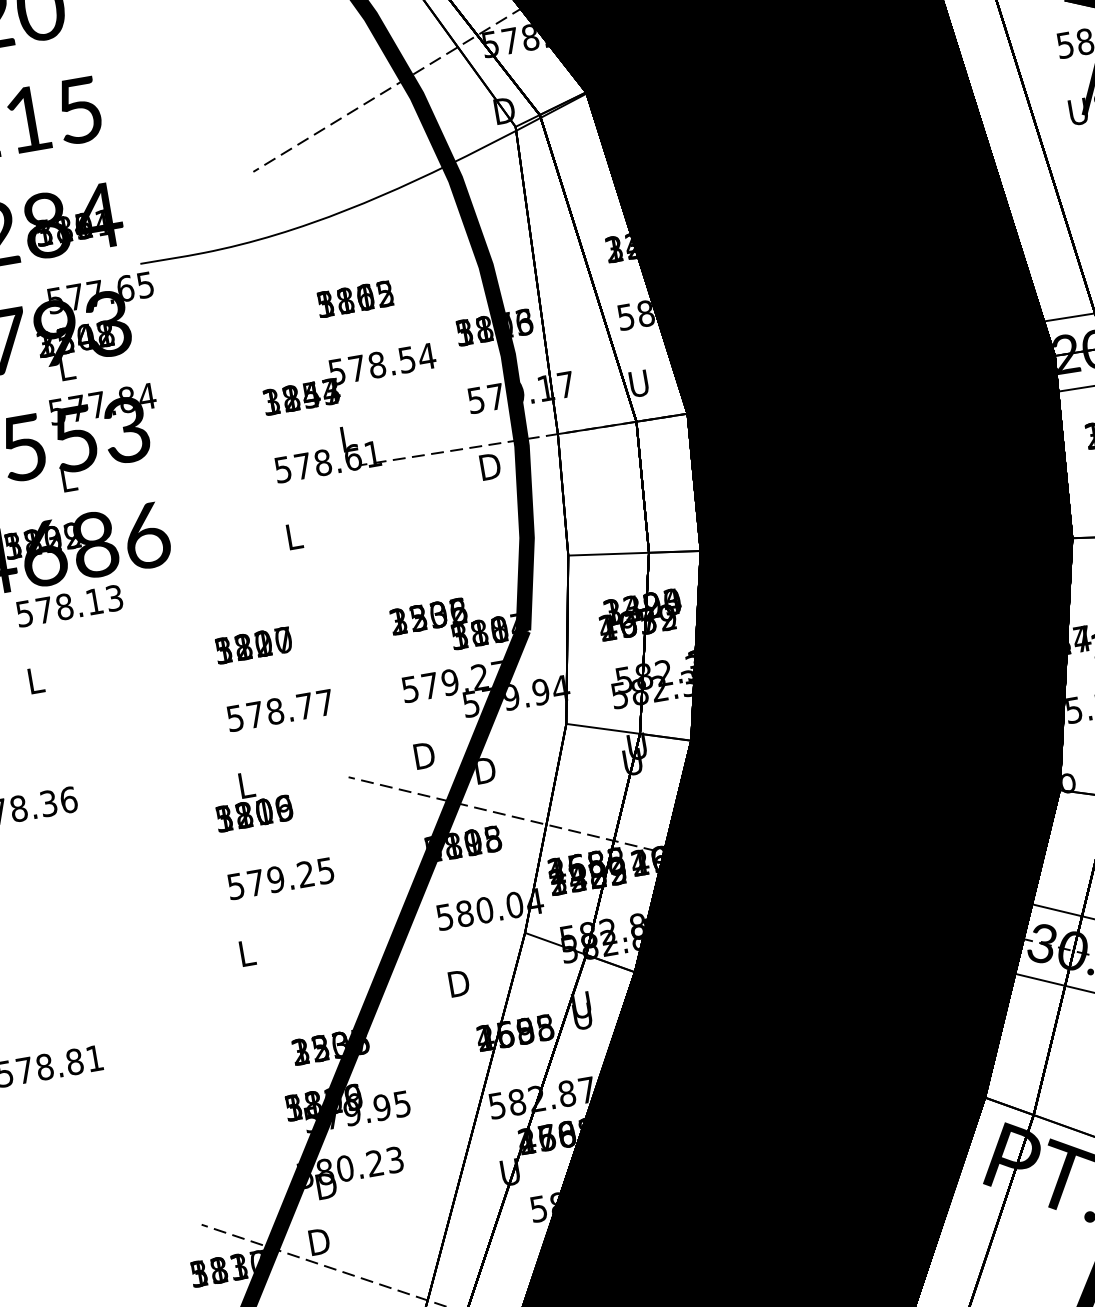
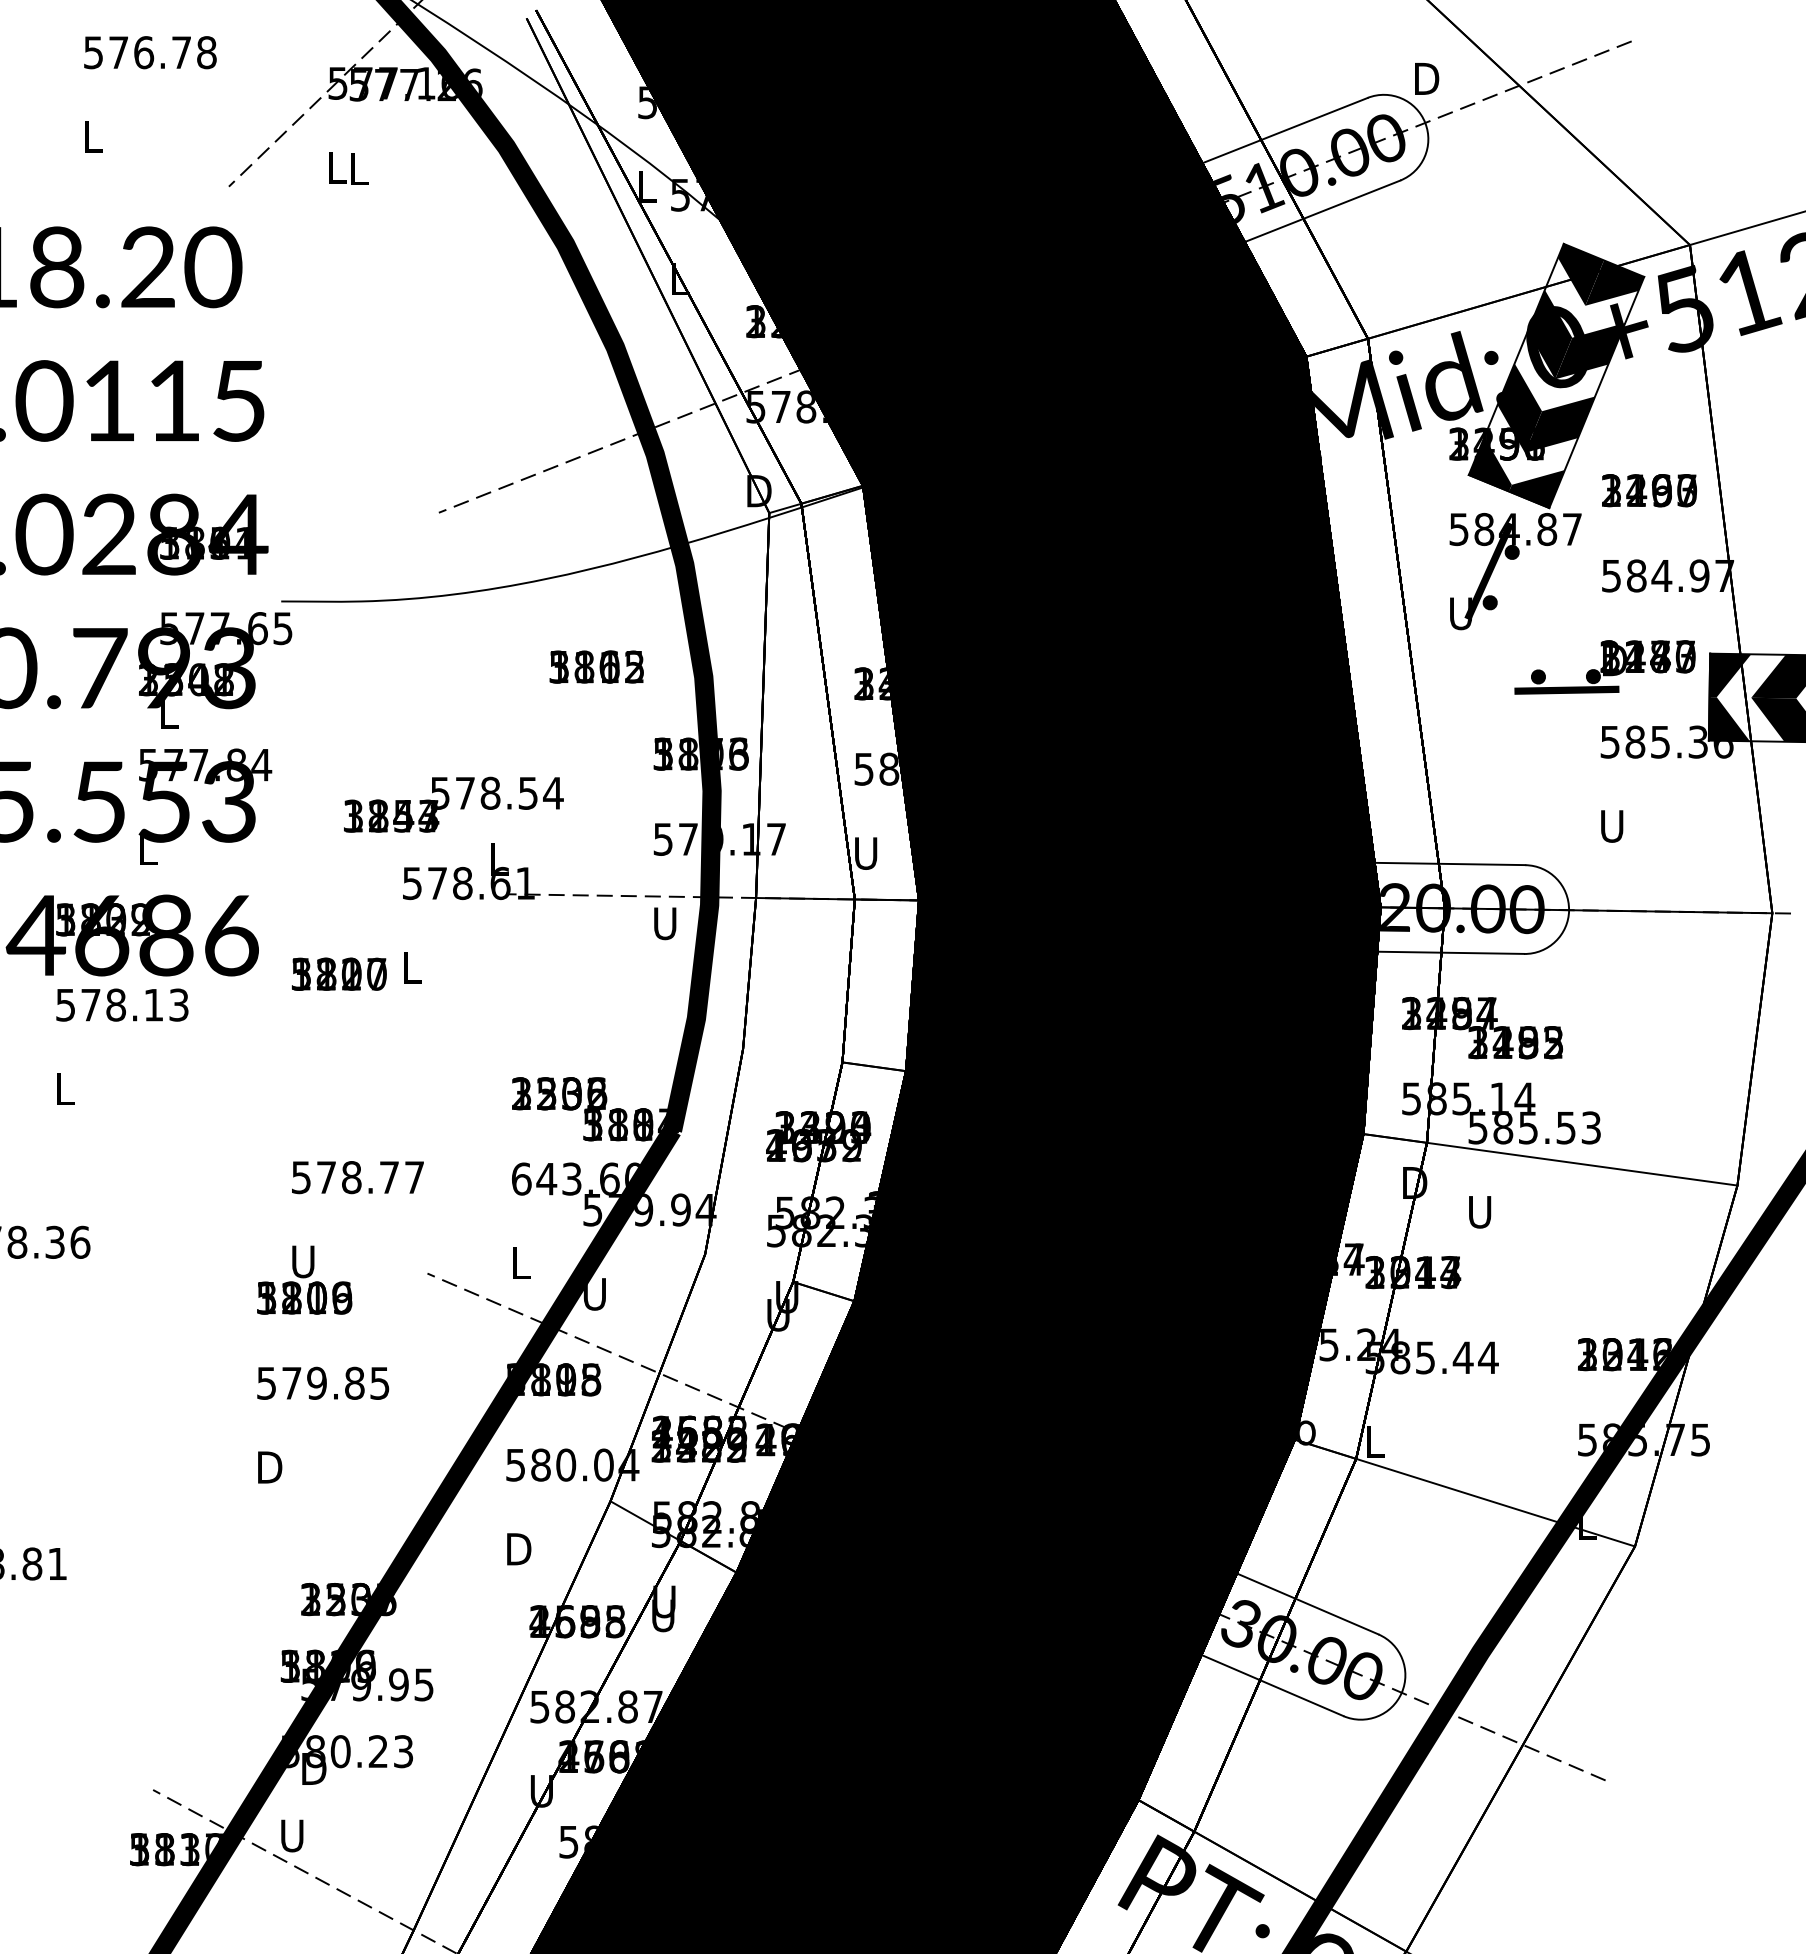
text: (355, 298) -> (596, 666), moved
text: (349, 379) -> (453, 804), moved
text: (490, 466) -> (666, 923), D -> U
line: (608, 554) -> (792, 1055), removed
text: (253, 644) -> (338, 973), moved
text: (453, 681) -> (576, 1178), 579.27 -> 643.60
line: (603, 729) -> (749, 1268), removed
text: (425, 755) -> (525, 1263), D -> L
text: (484, 770) -> (595, 1294), D -> U
text: (248, 784) -> (303, 1261), L -> U
text: (305, 873) -> (354, 1382), 579.25 -> 579.85
text: (250, 952) -> (270, 1467), L -> D
text: (319, 1241) -> (293, 1835), D -> U

